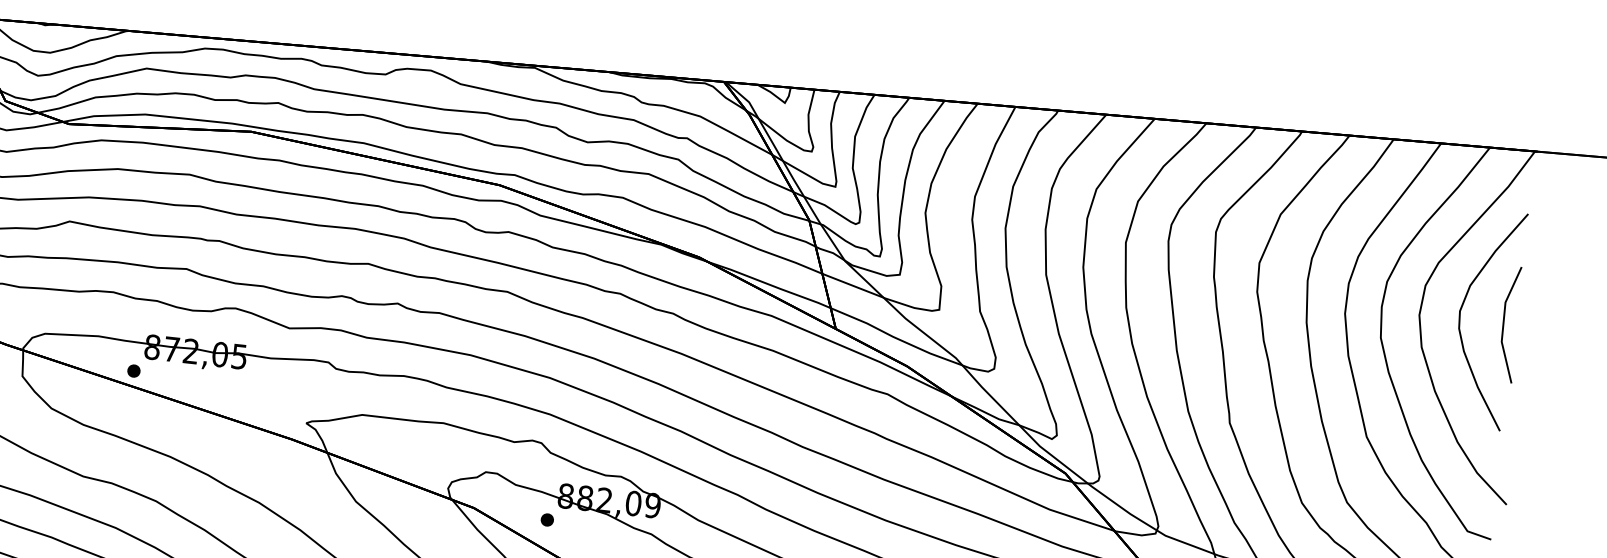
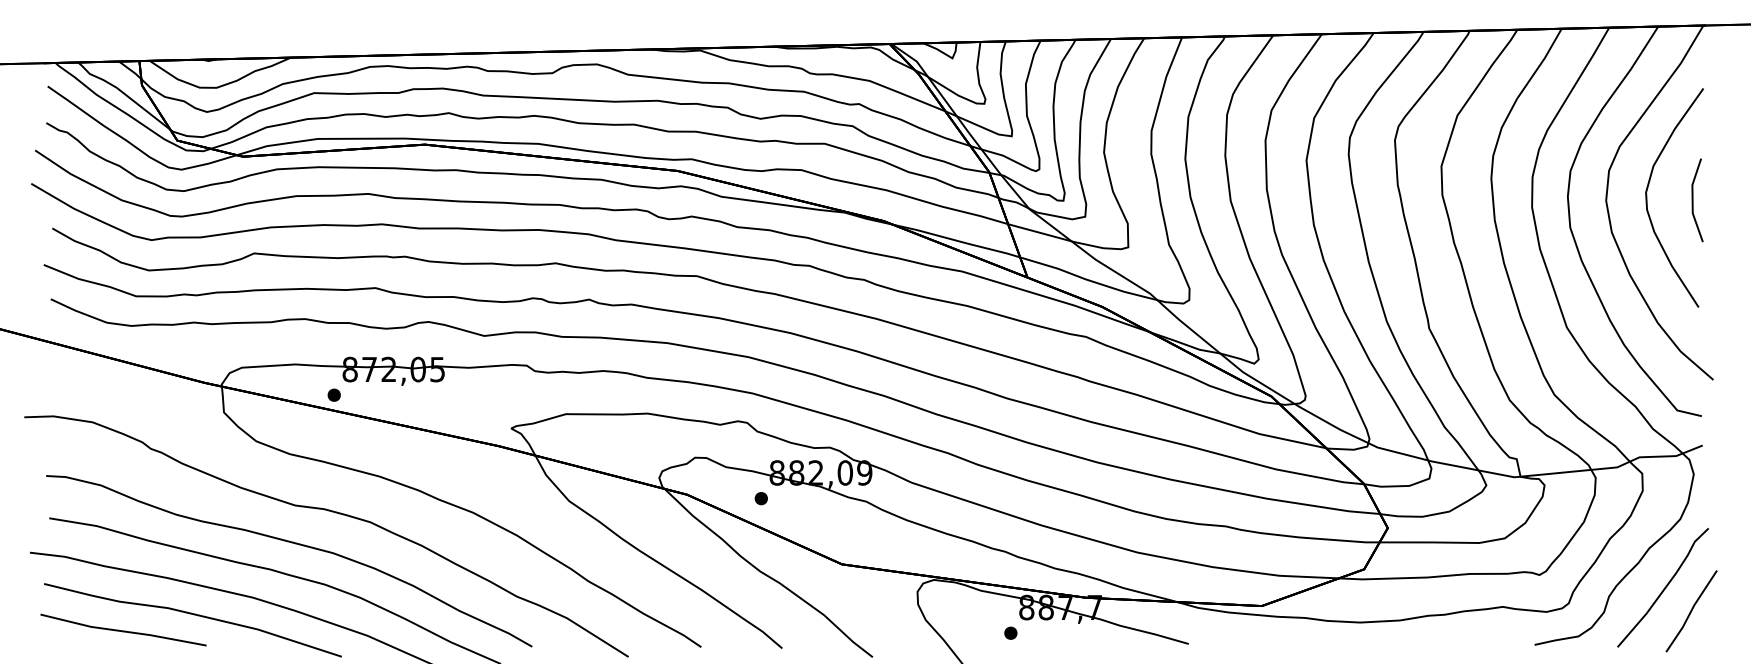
part: (1510, 324) -> (1697, 200), size x0.71

